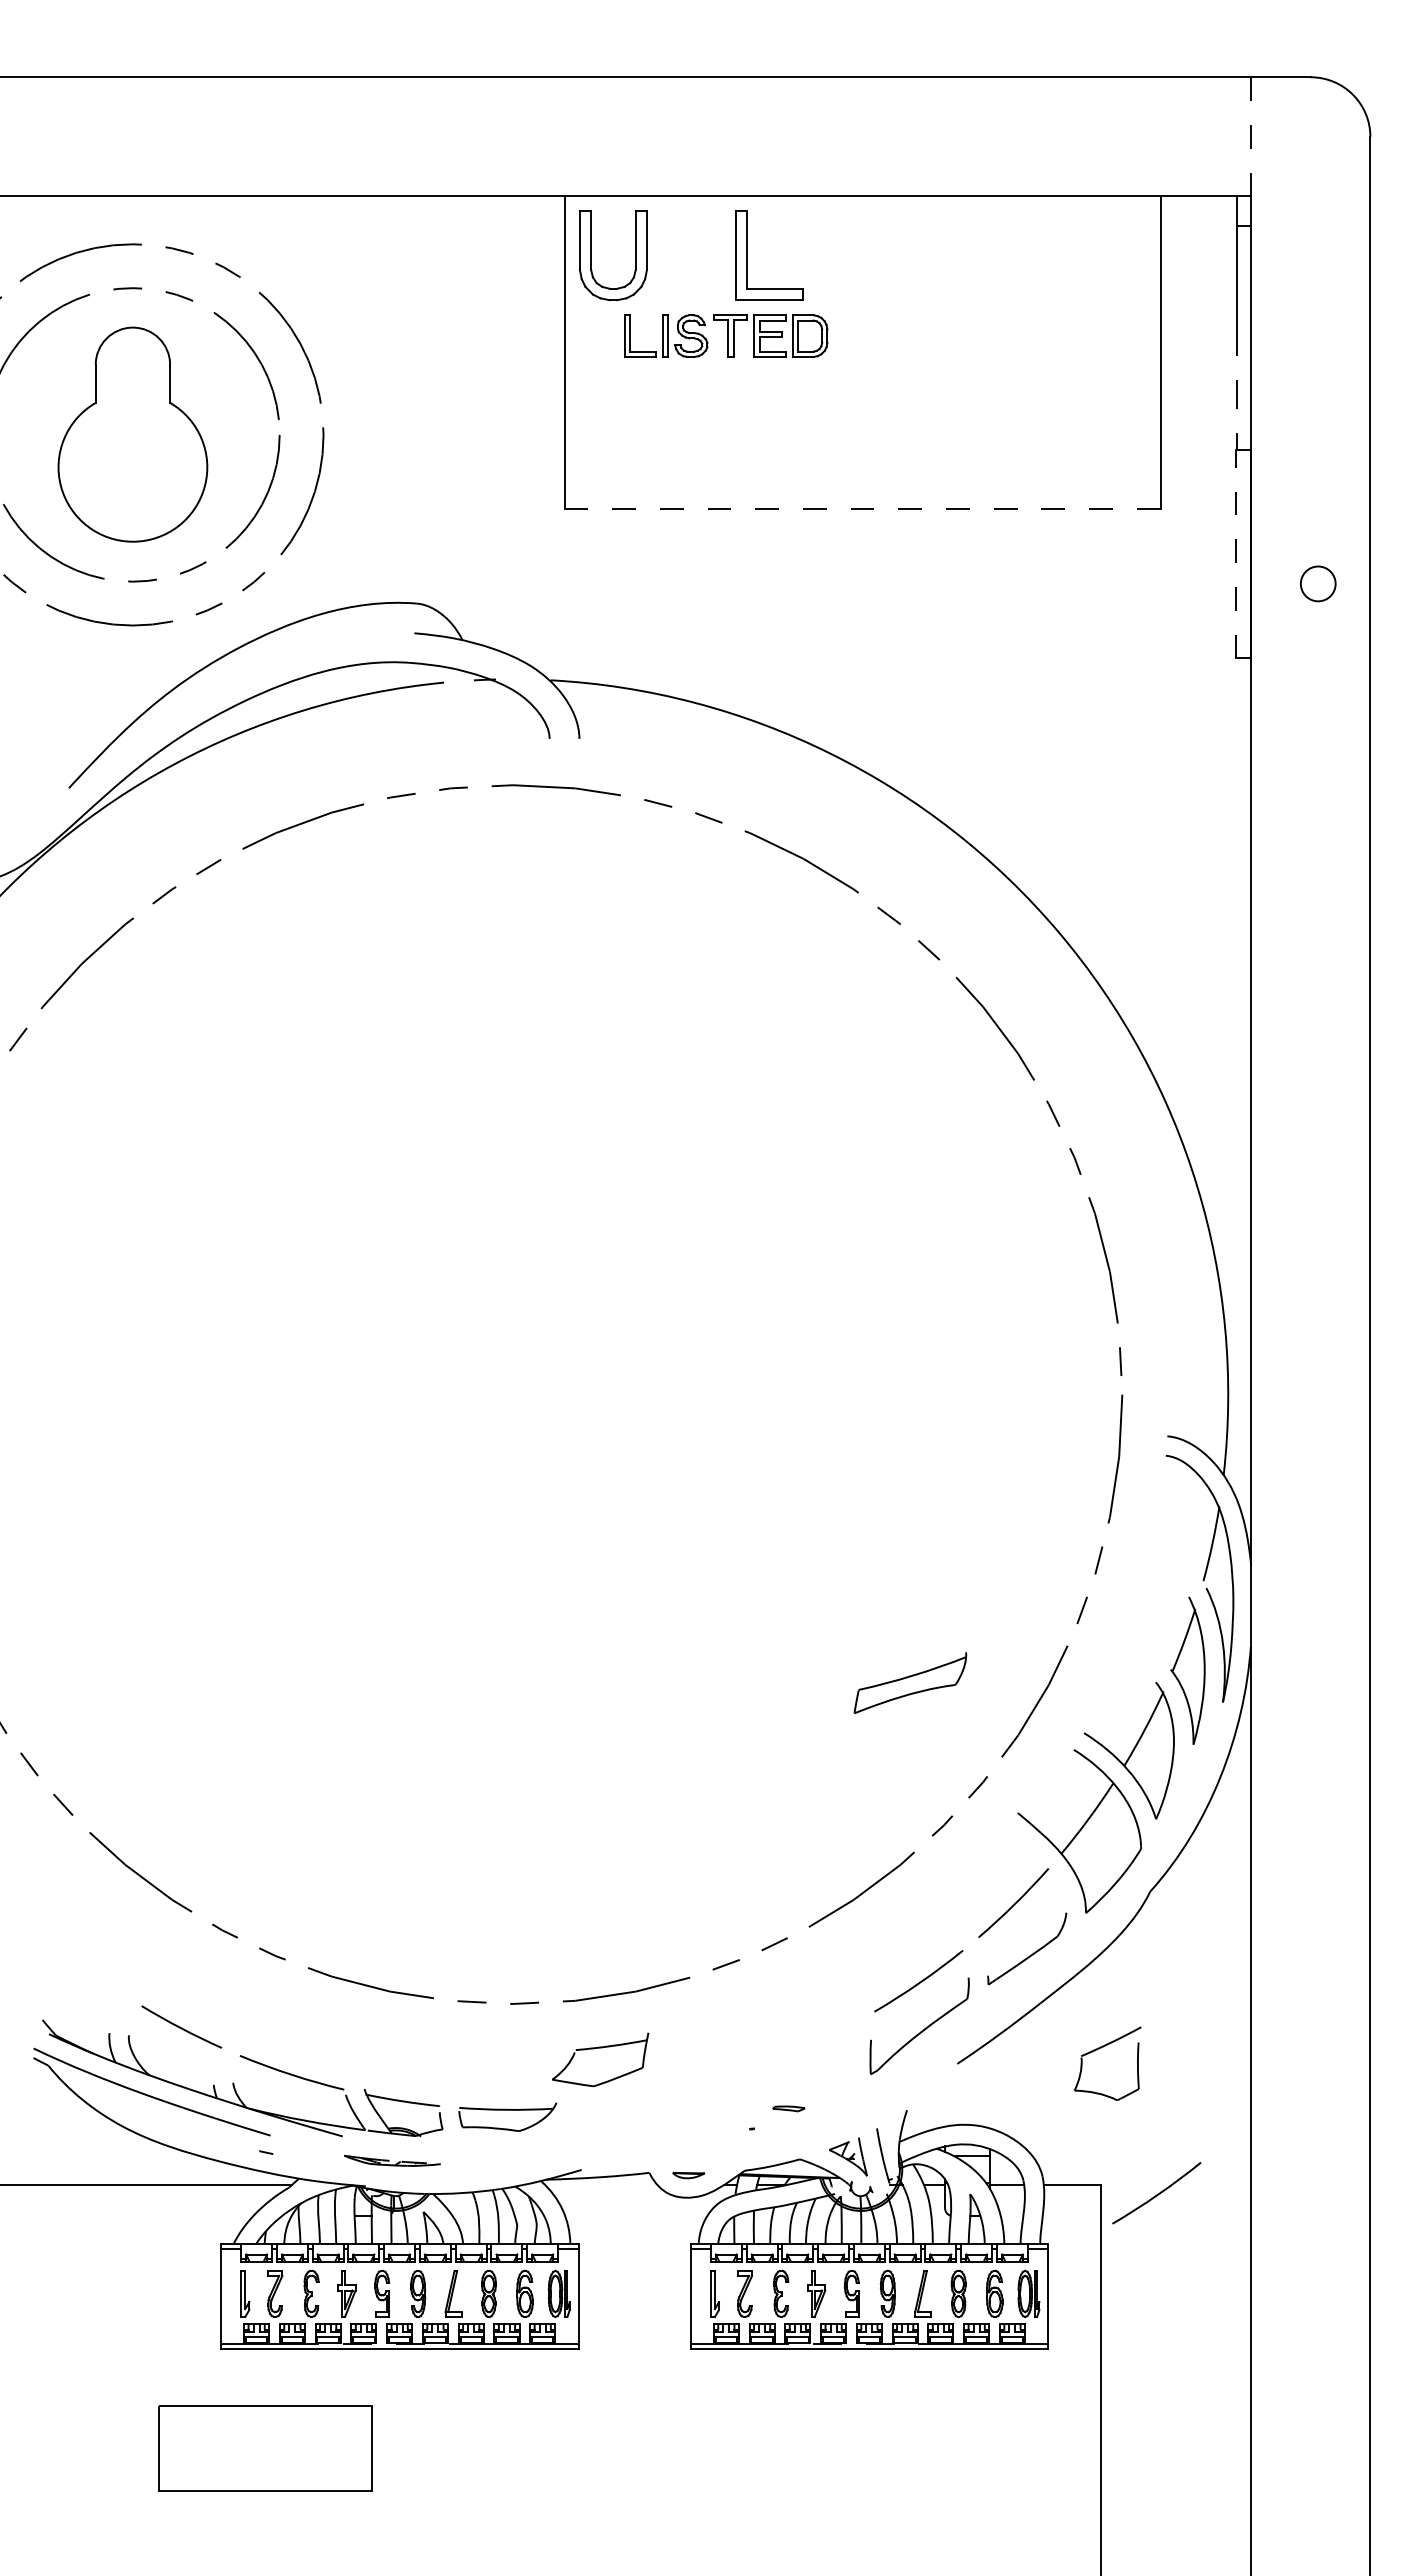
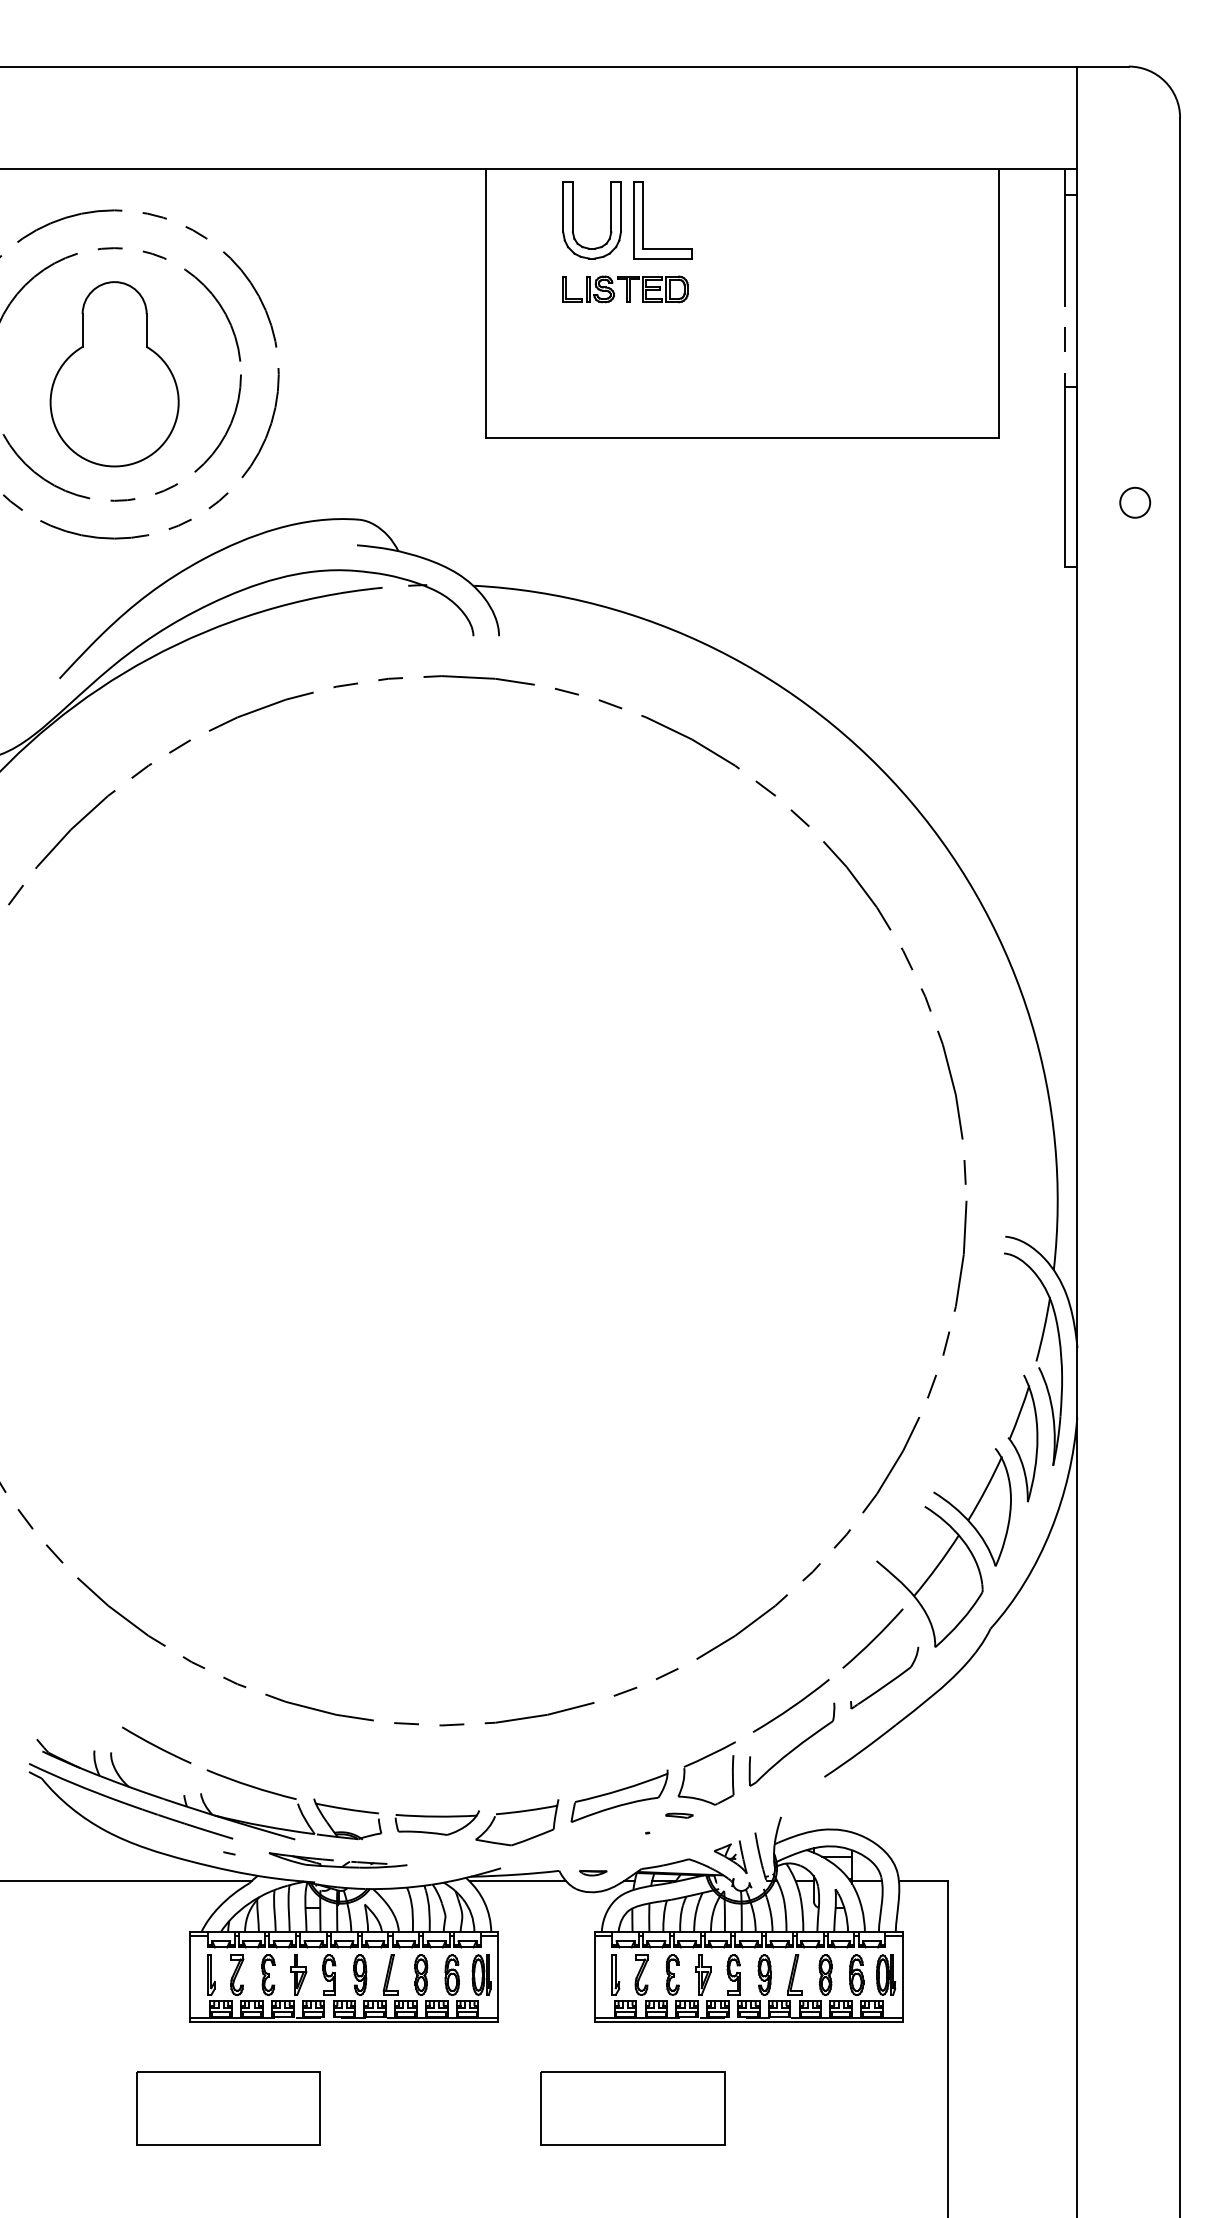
line: (1251, 136) -> (1077, 117), dashed -> solid
part: (591, 255) -> (573, 220), moved
part: (726, 335) -> (625, 288), size x0.71
line: (862, 508) -> (742, 437), dashed -> solid
line: (1236, 553) -> (1064, 476), dashed -> solid
part: (910, 1682) -> (619, 1795), moved
part: (600, 2048) -> (517, 1812), moved
part: (1099, 2049) -> (699, 1761), moved
part: (392, 2160) -> (338, 1860), size x1.67
line: (601, 2185) -> (518, 1881), added
arc: (1157, 2193) -> (996, 1888), removed
part: (734, 2448) -> (632, 2108), added

